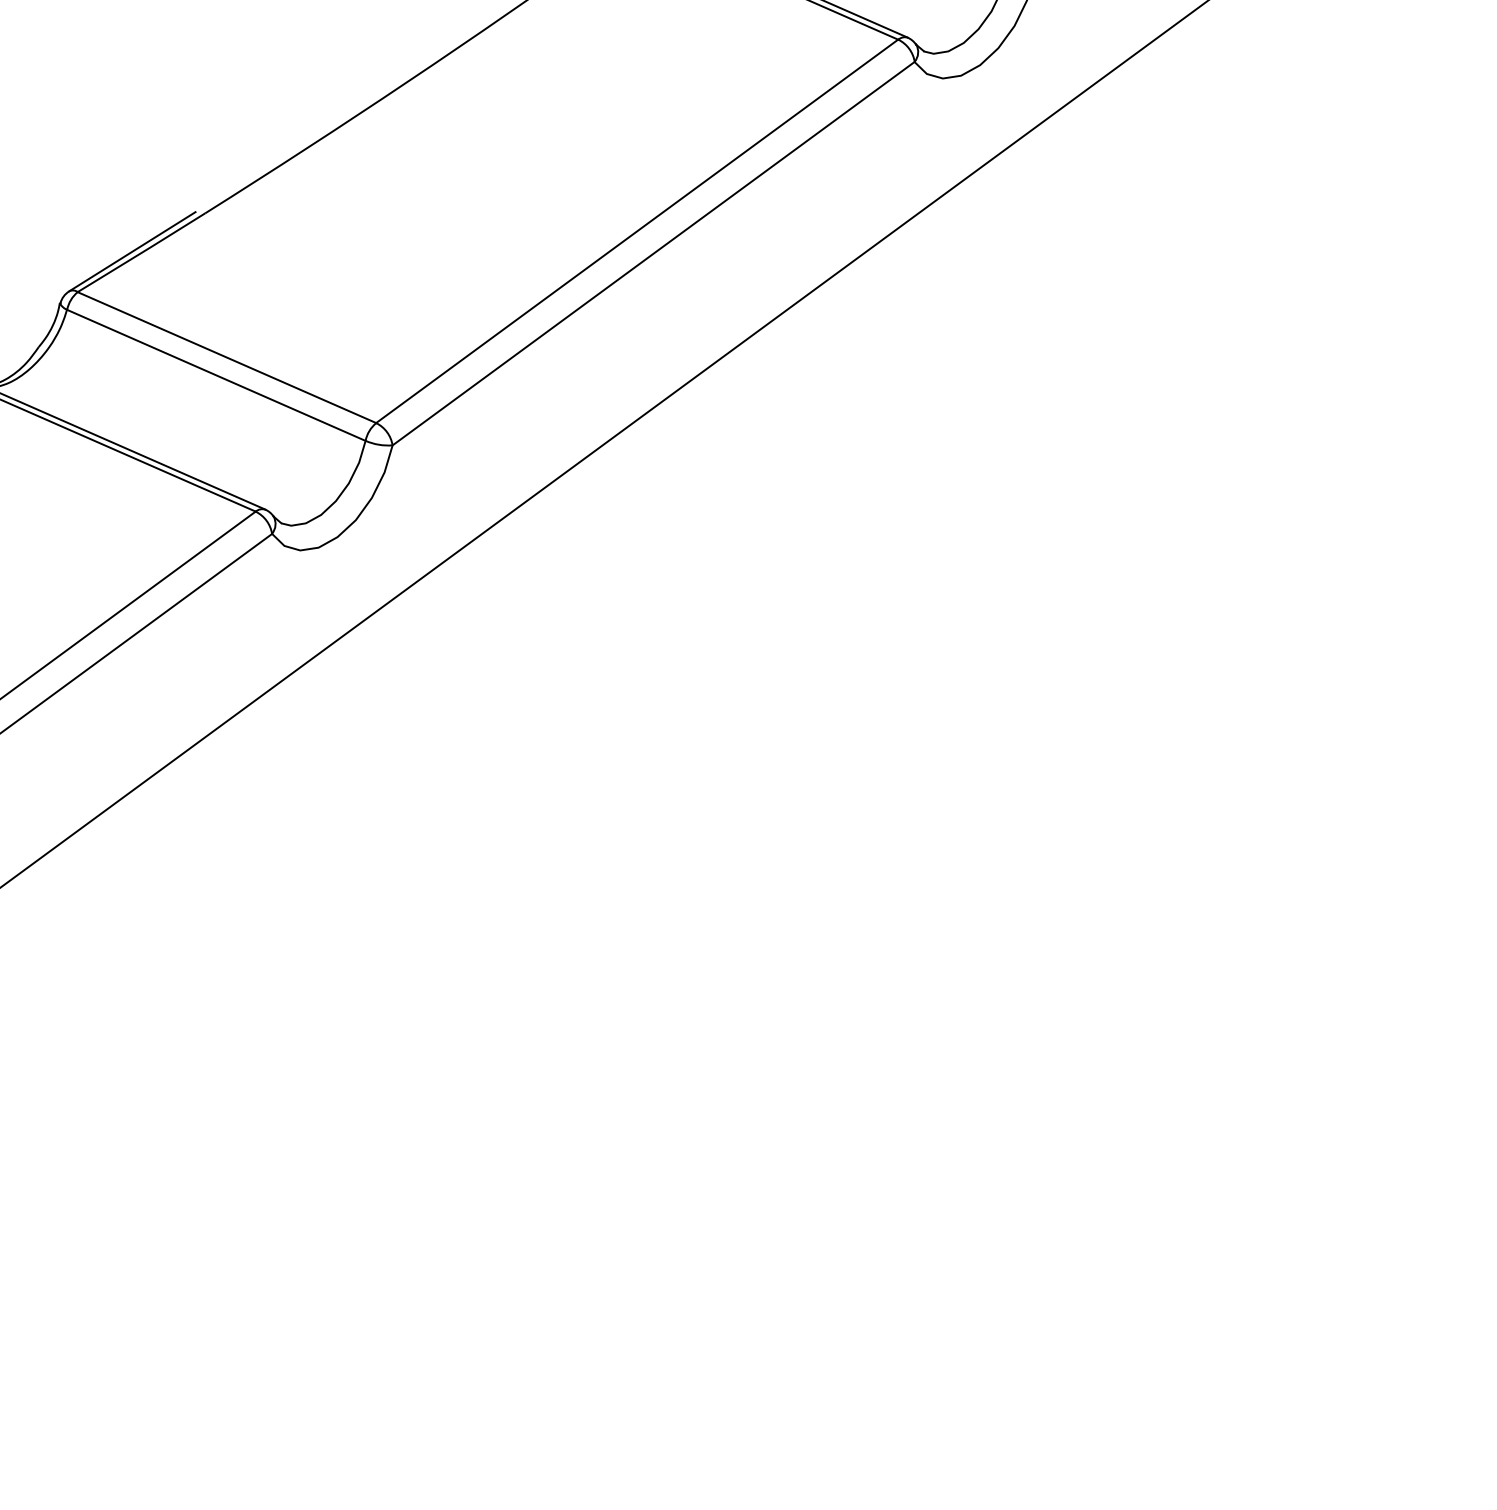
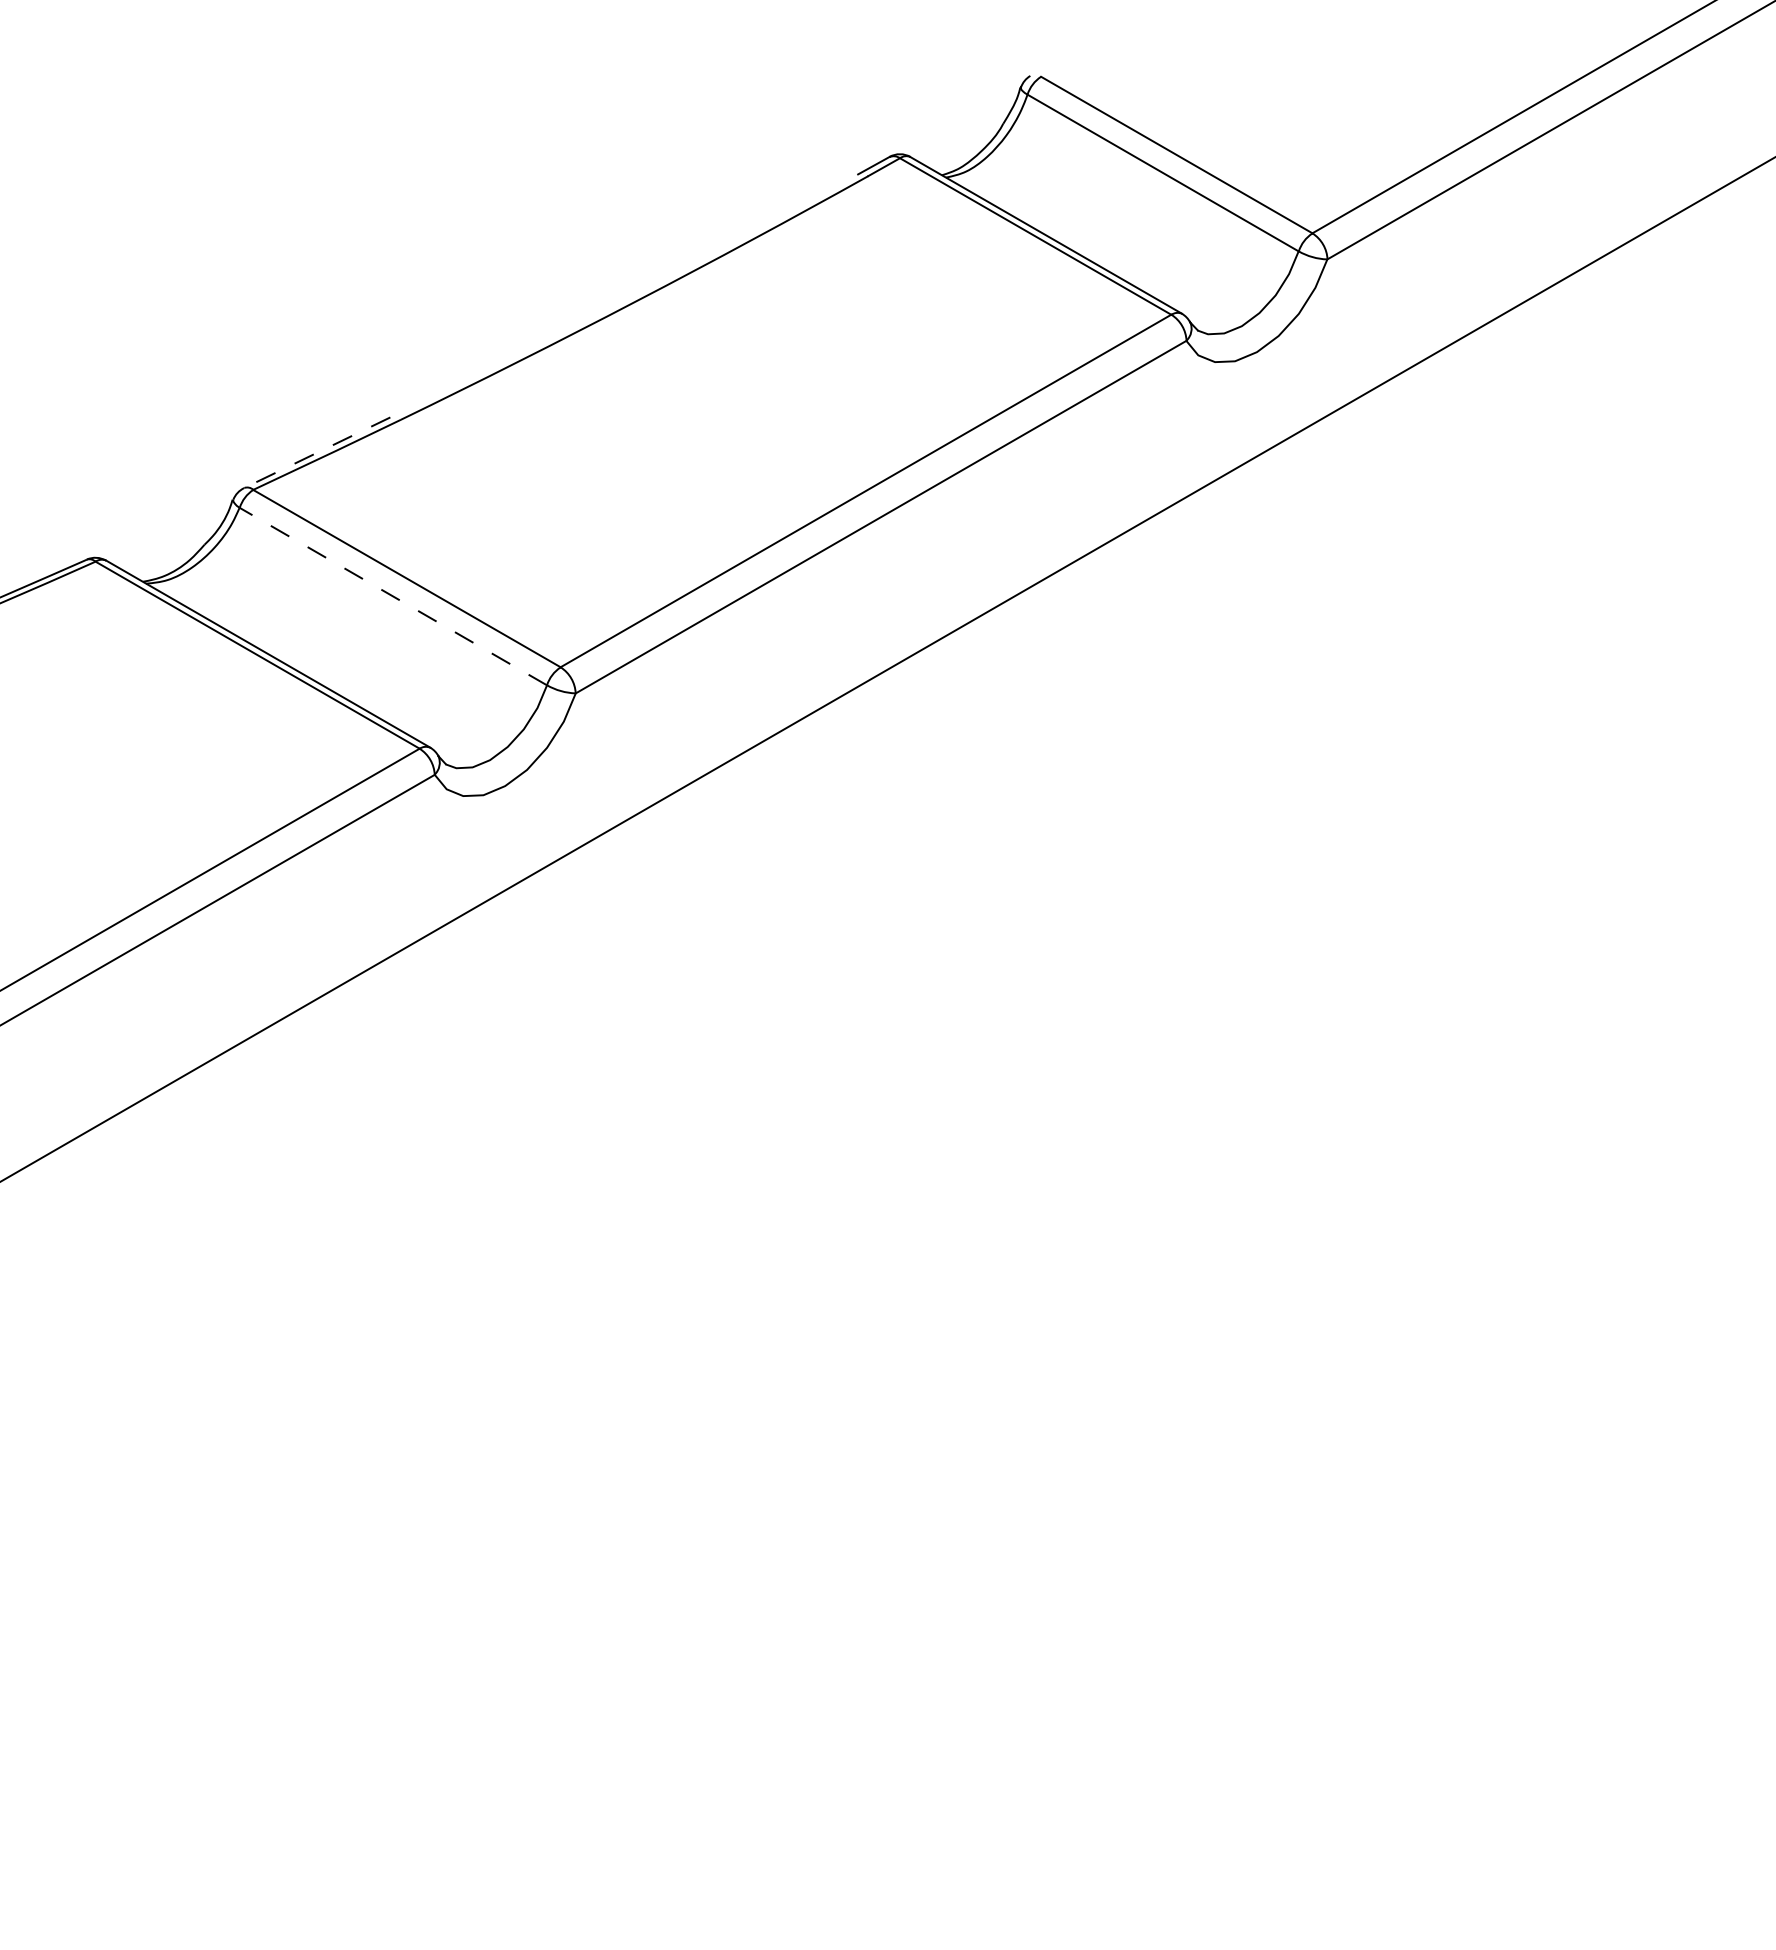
line: (131, 251) -> (316, 452), solid -> dashed
line: (216, 375) -> (393, 596), solid -> dashed

